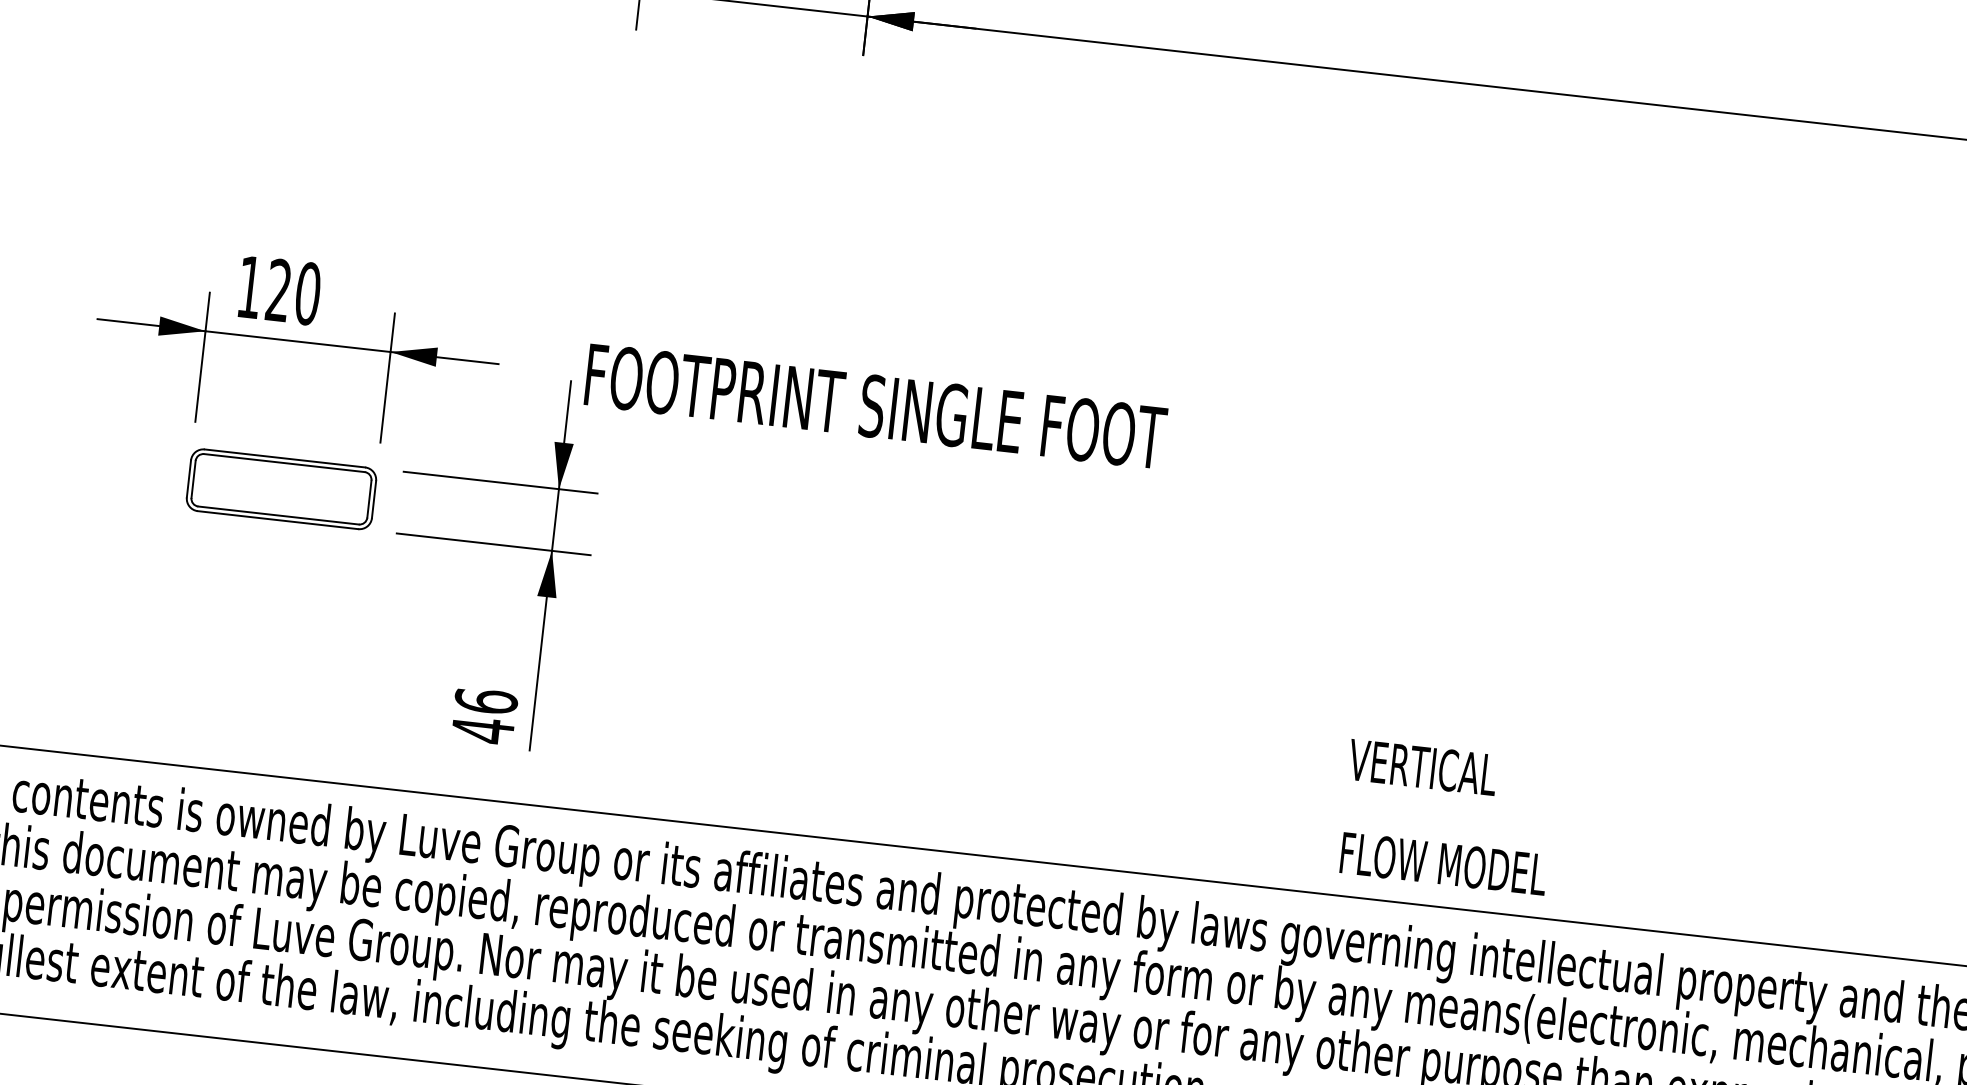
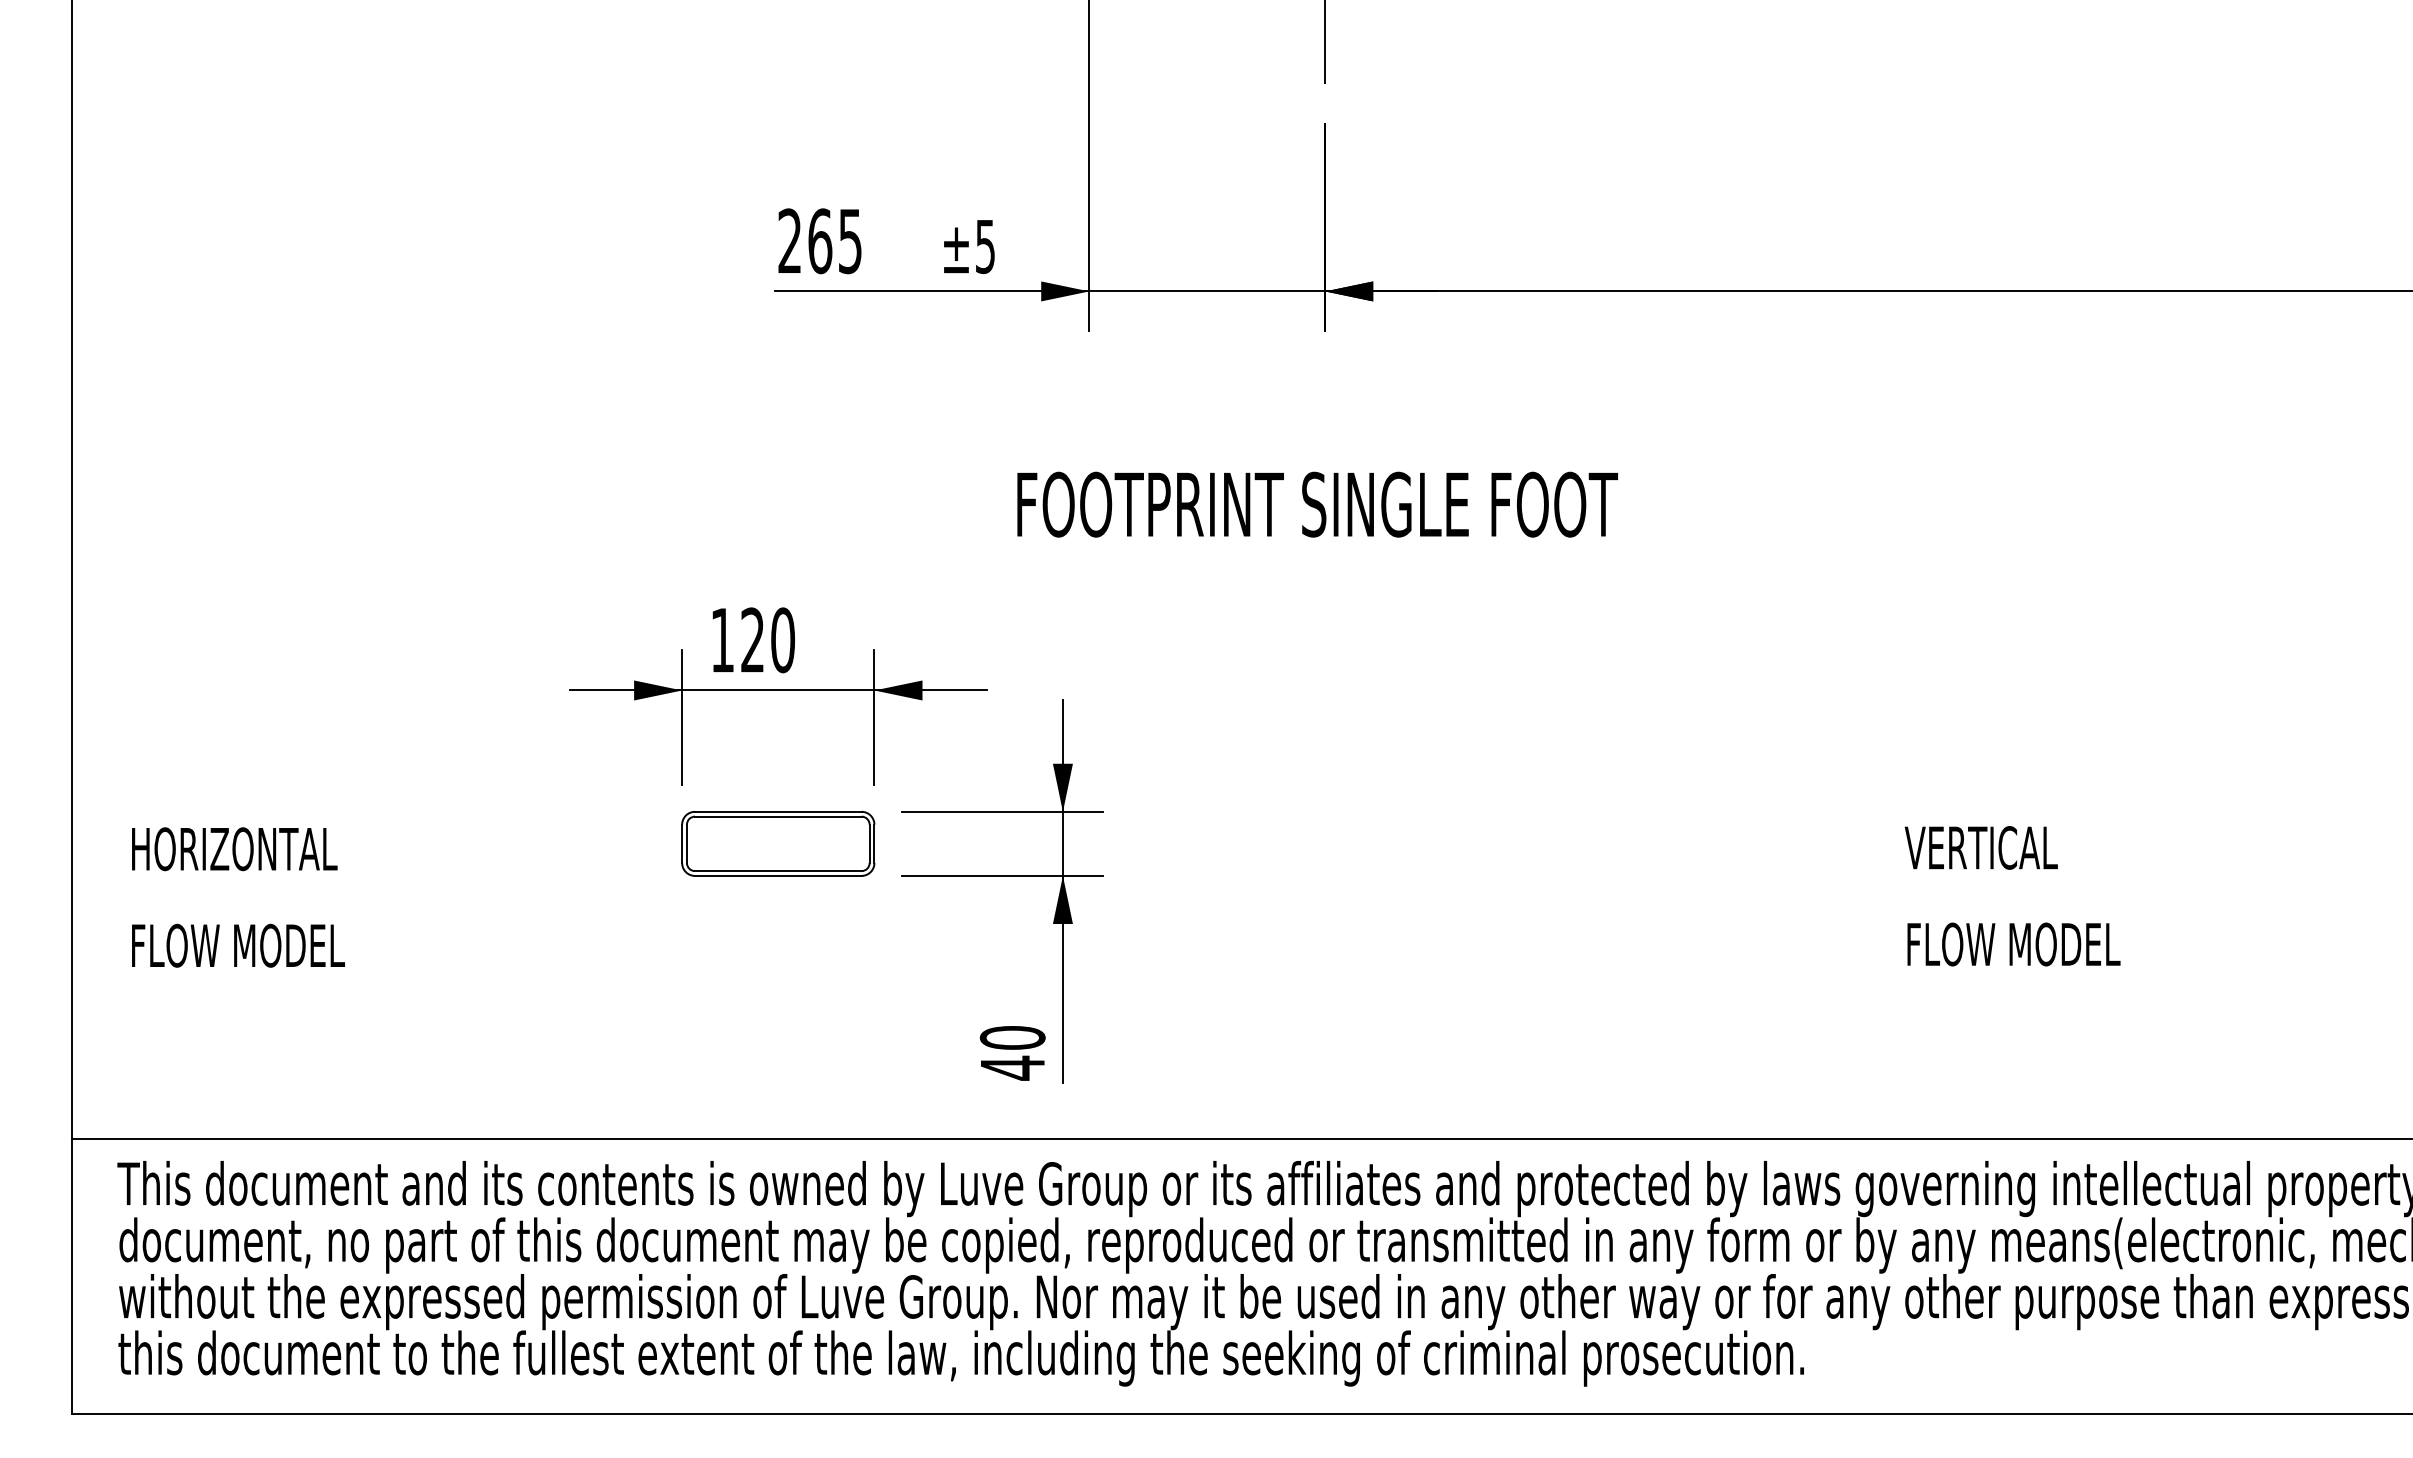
text: (875, 406) -> (1317, 504), moved
text: (486, 700) -> (1012, 1037), 46 -> 40
text: (1447, 817) -> (2012, 896), moved

